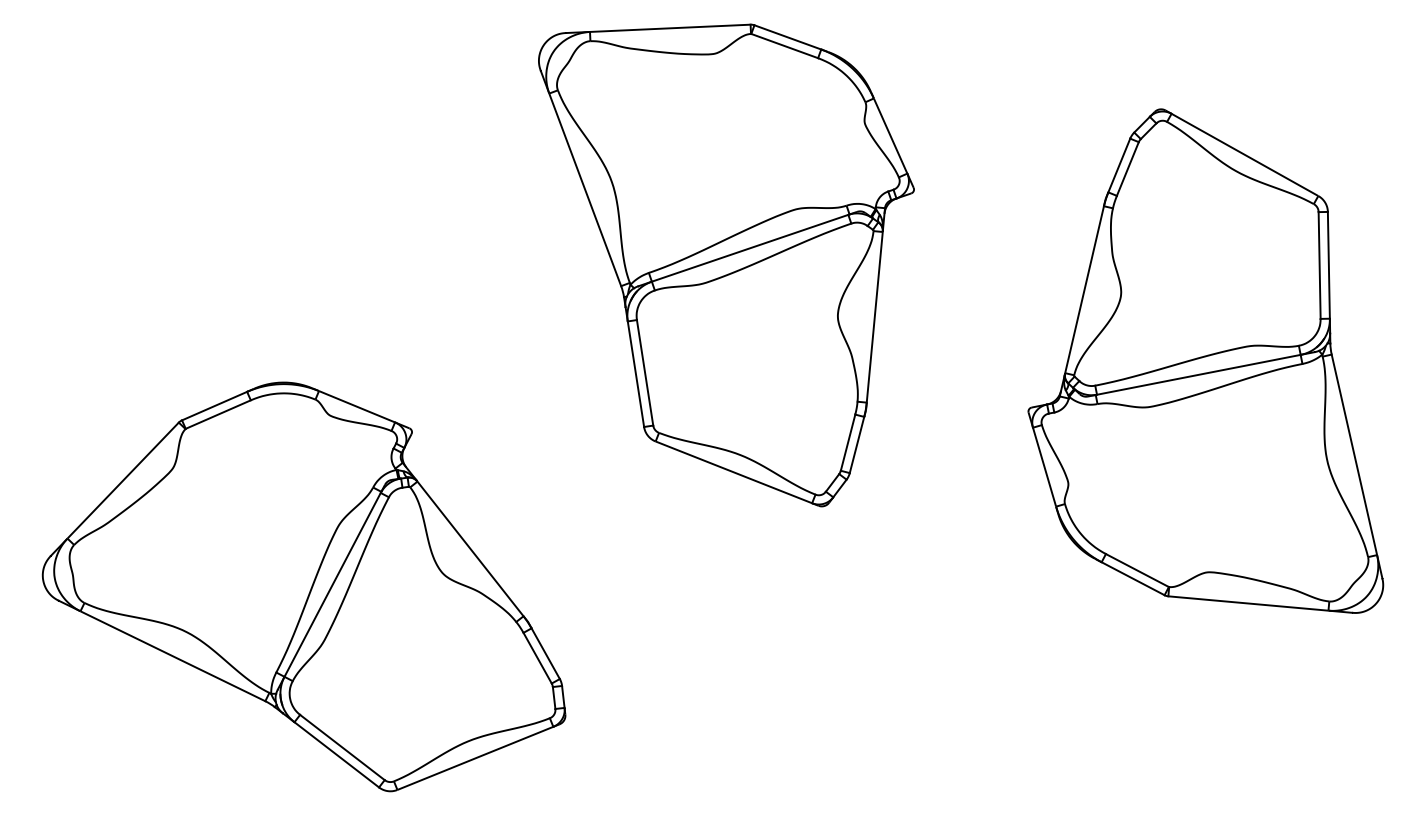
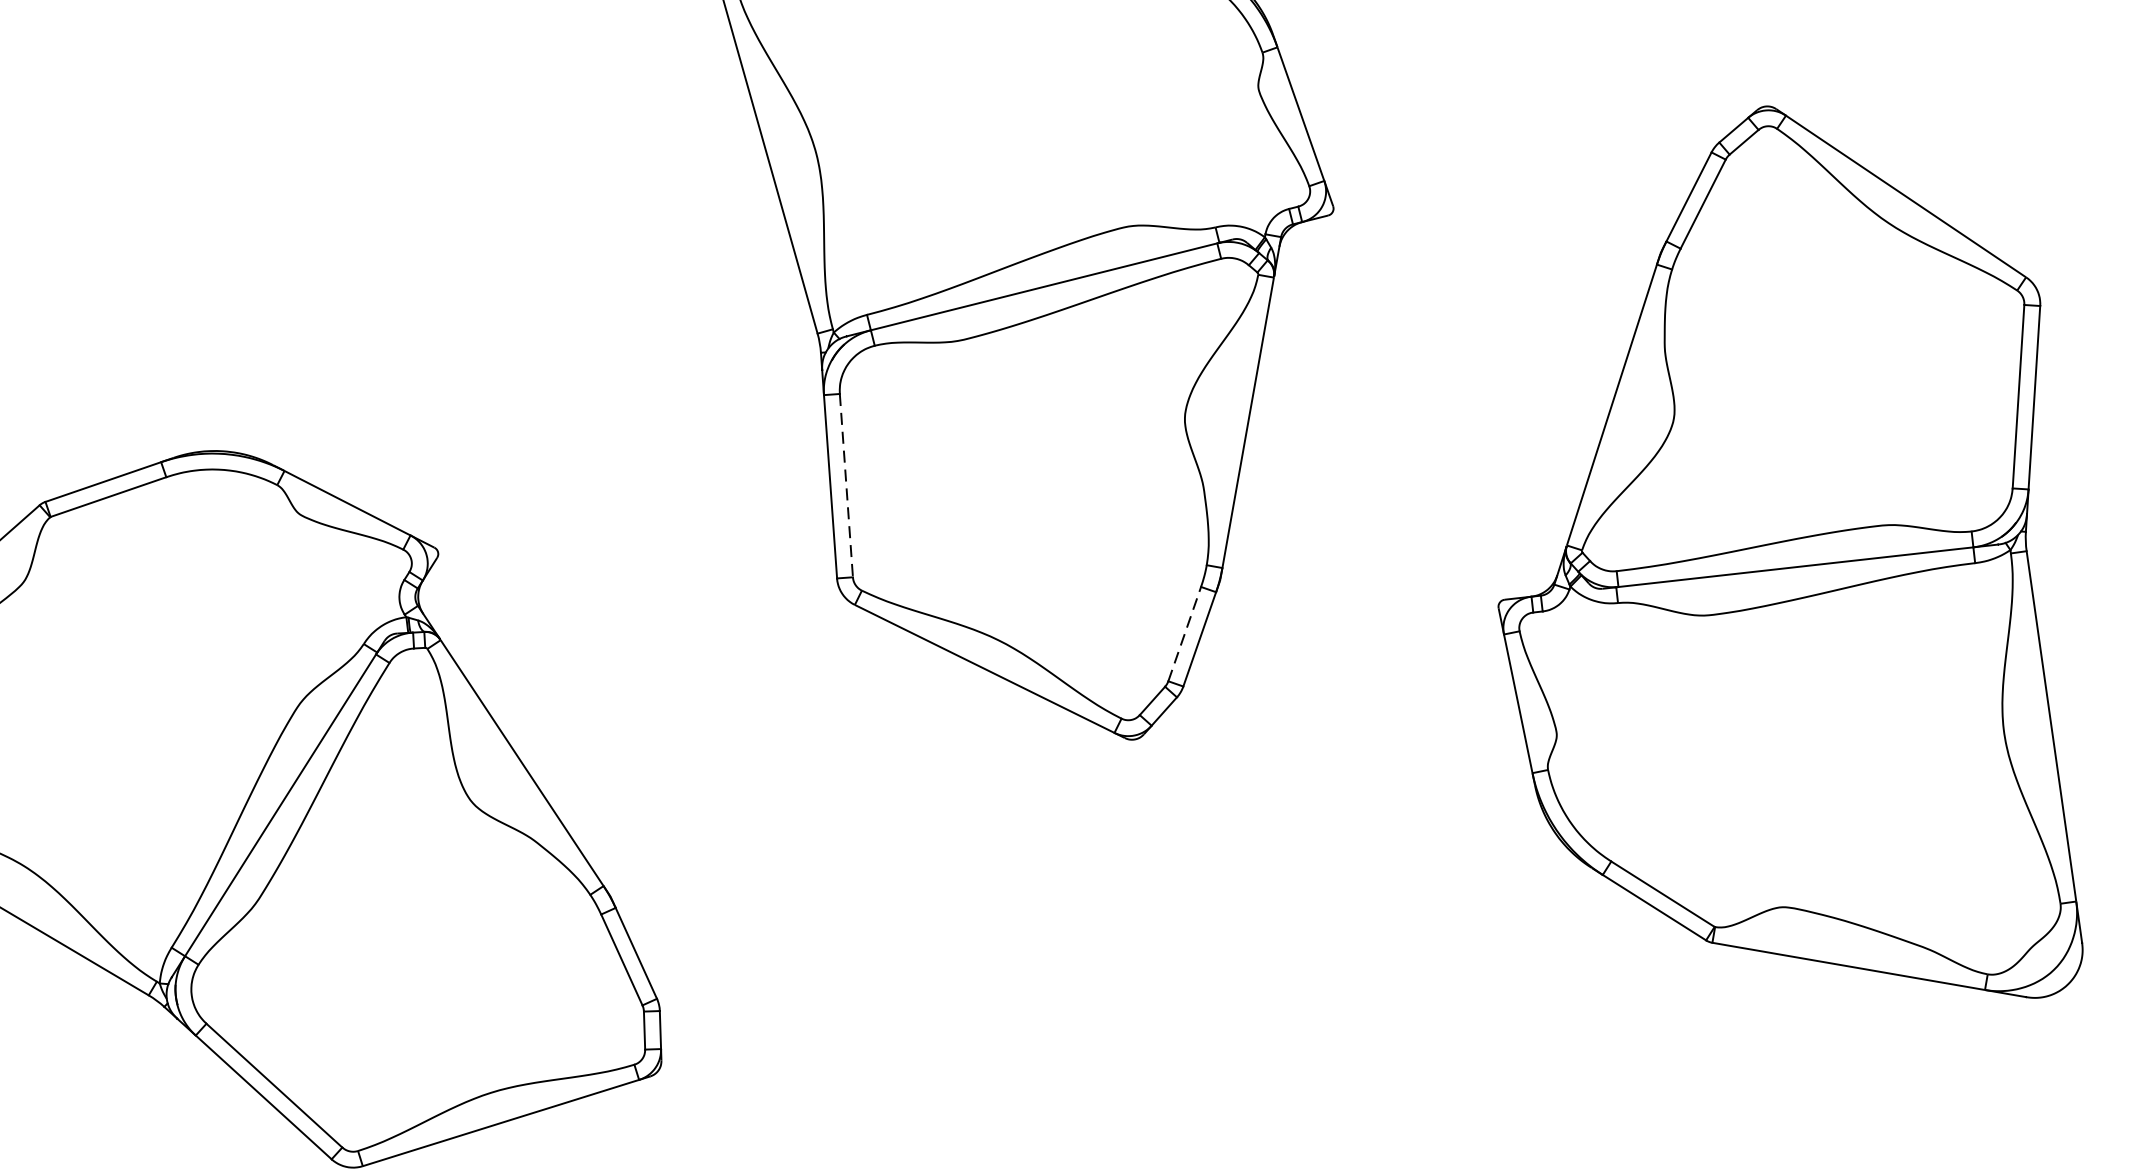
line: (645, 373) -> (847, 486), solid -> dashed
line: (848, 442) -> (1185, 633), solid -> dashed

